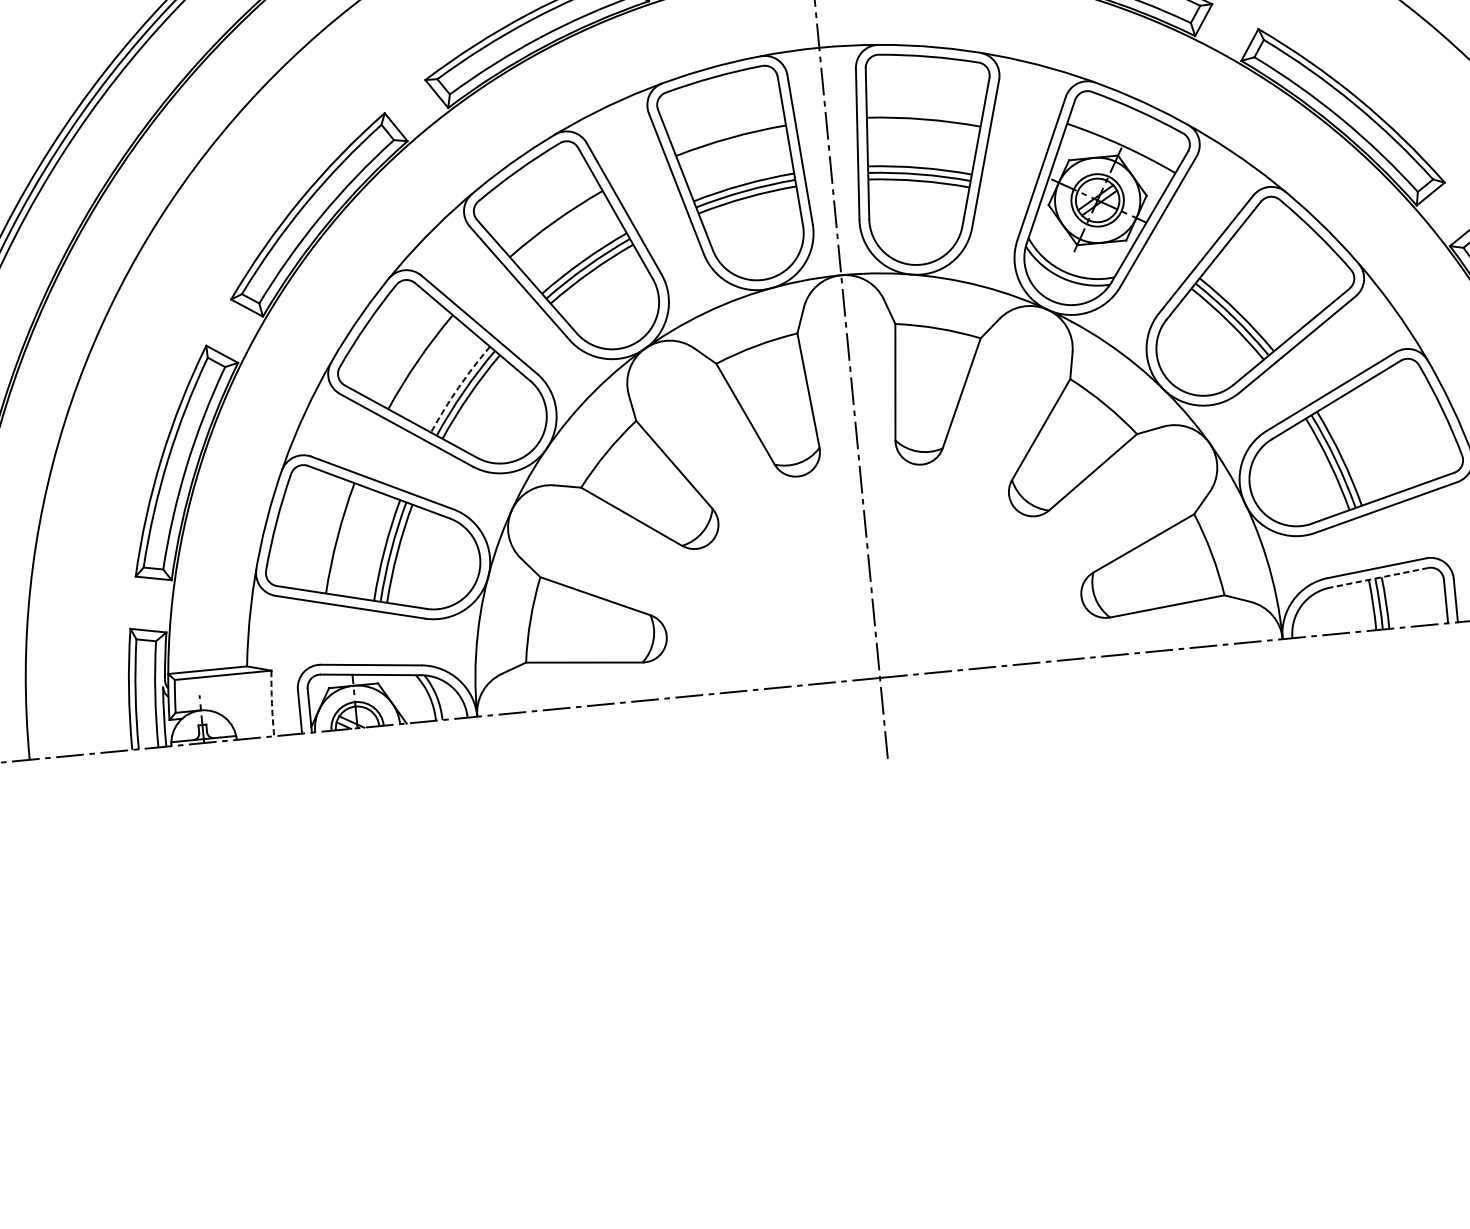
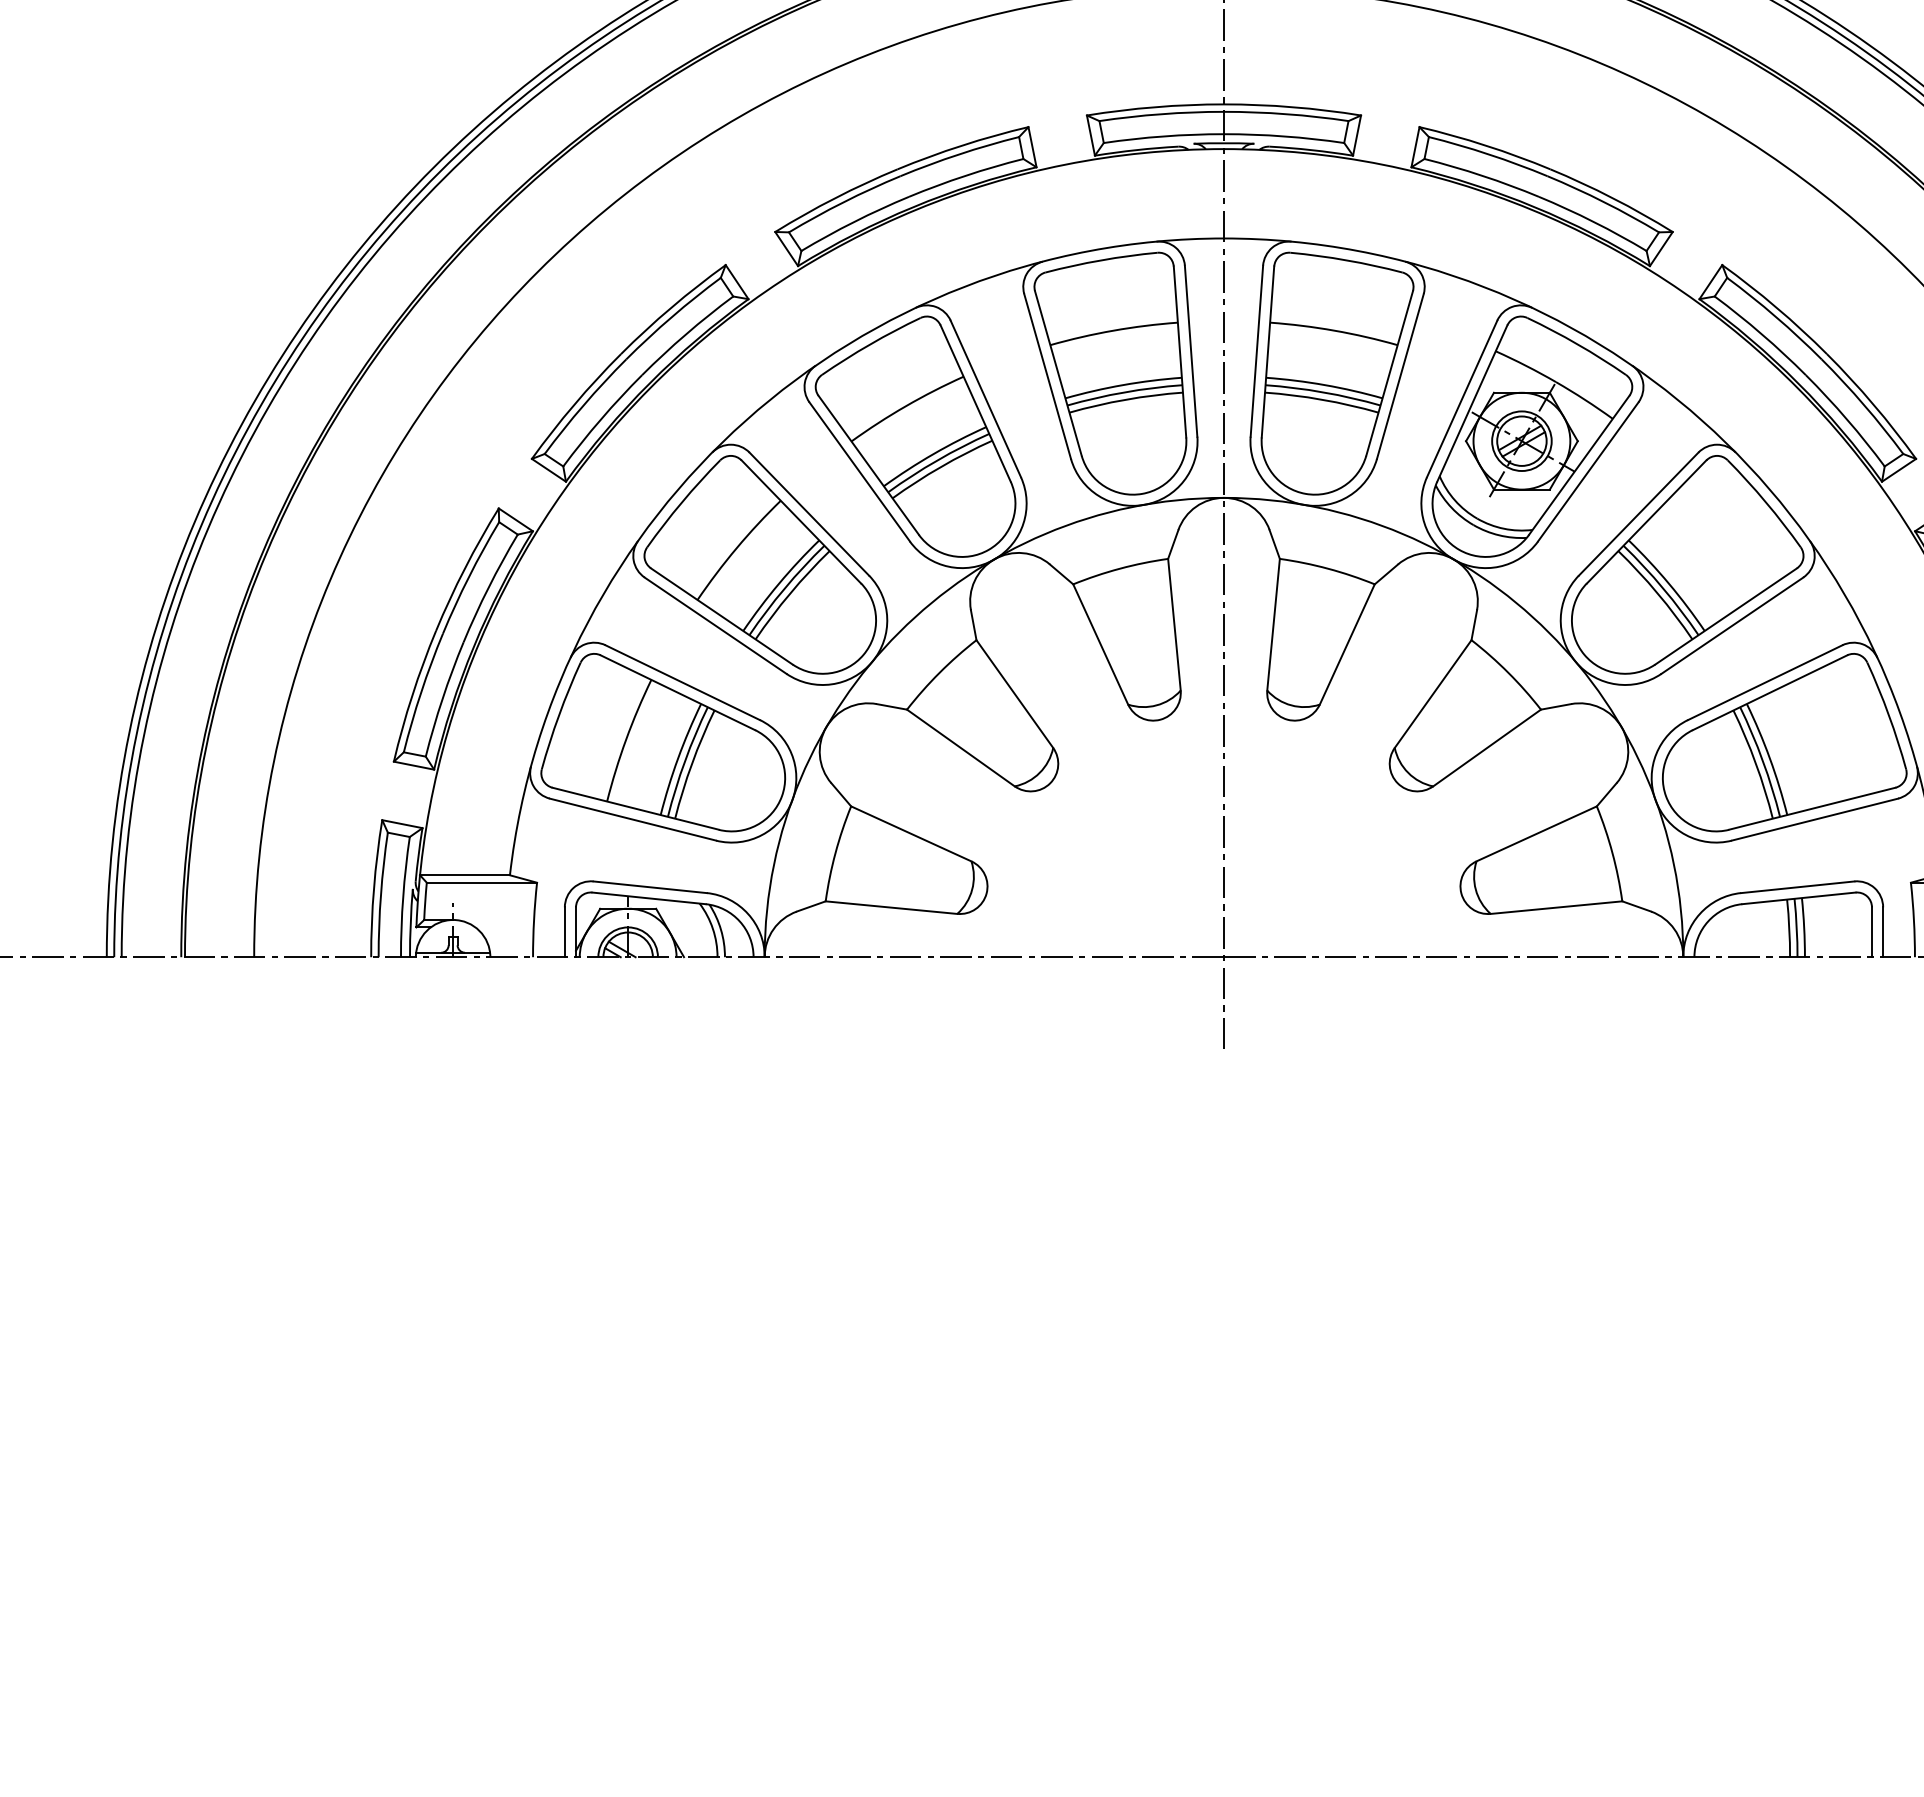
arc: (457, 387) -> (778, 583), dashed -> solid
line: (1378, 577) -> (1798, 898), dashed -> solid
arc: (272, 703) -> (534, 920), dashed -> solid

